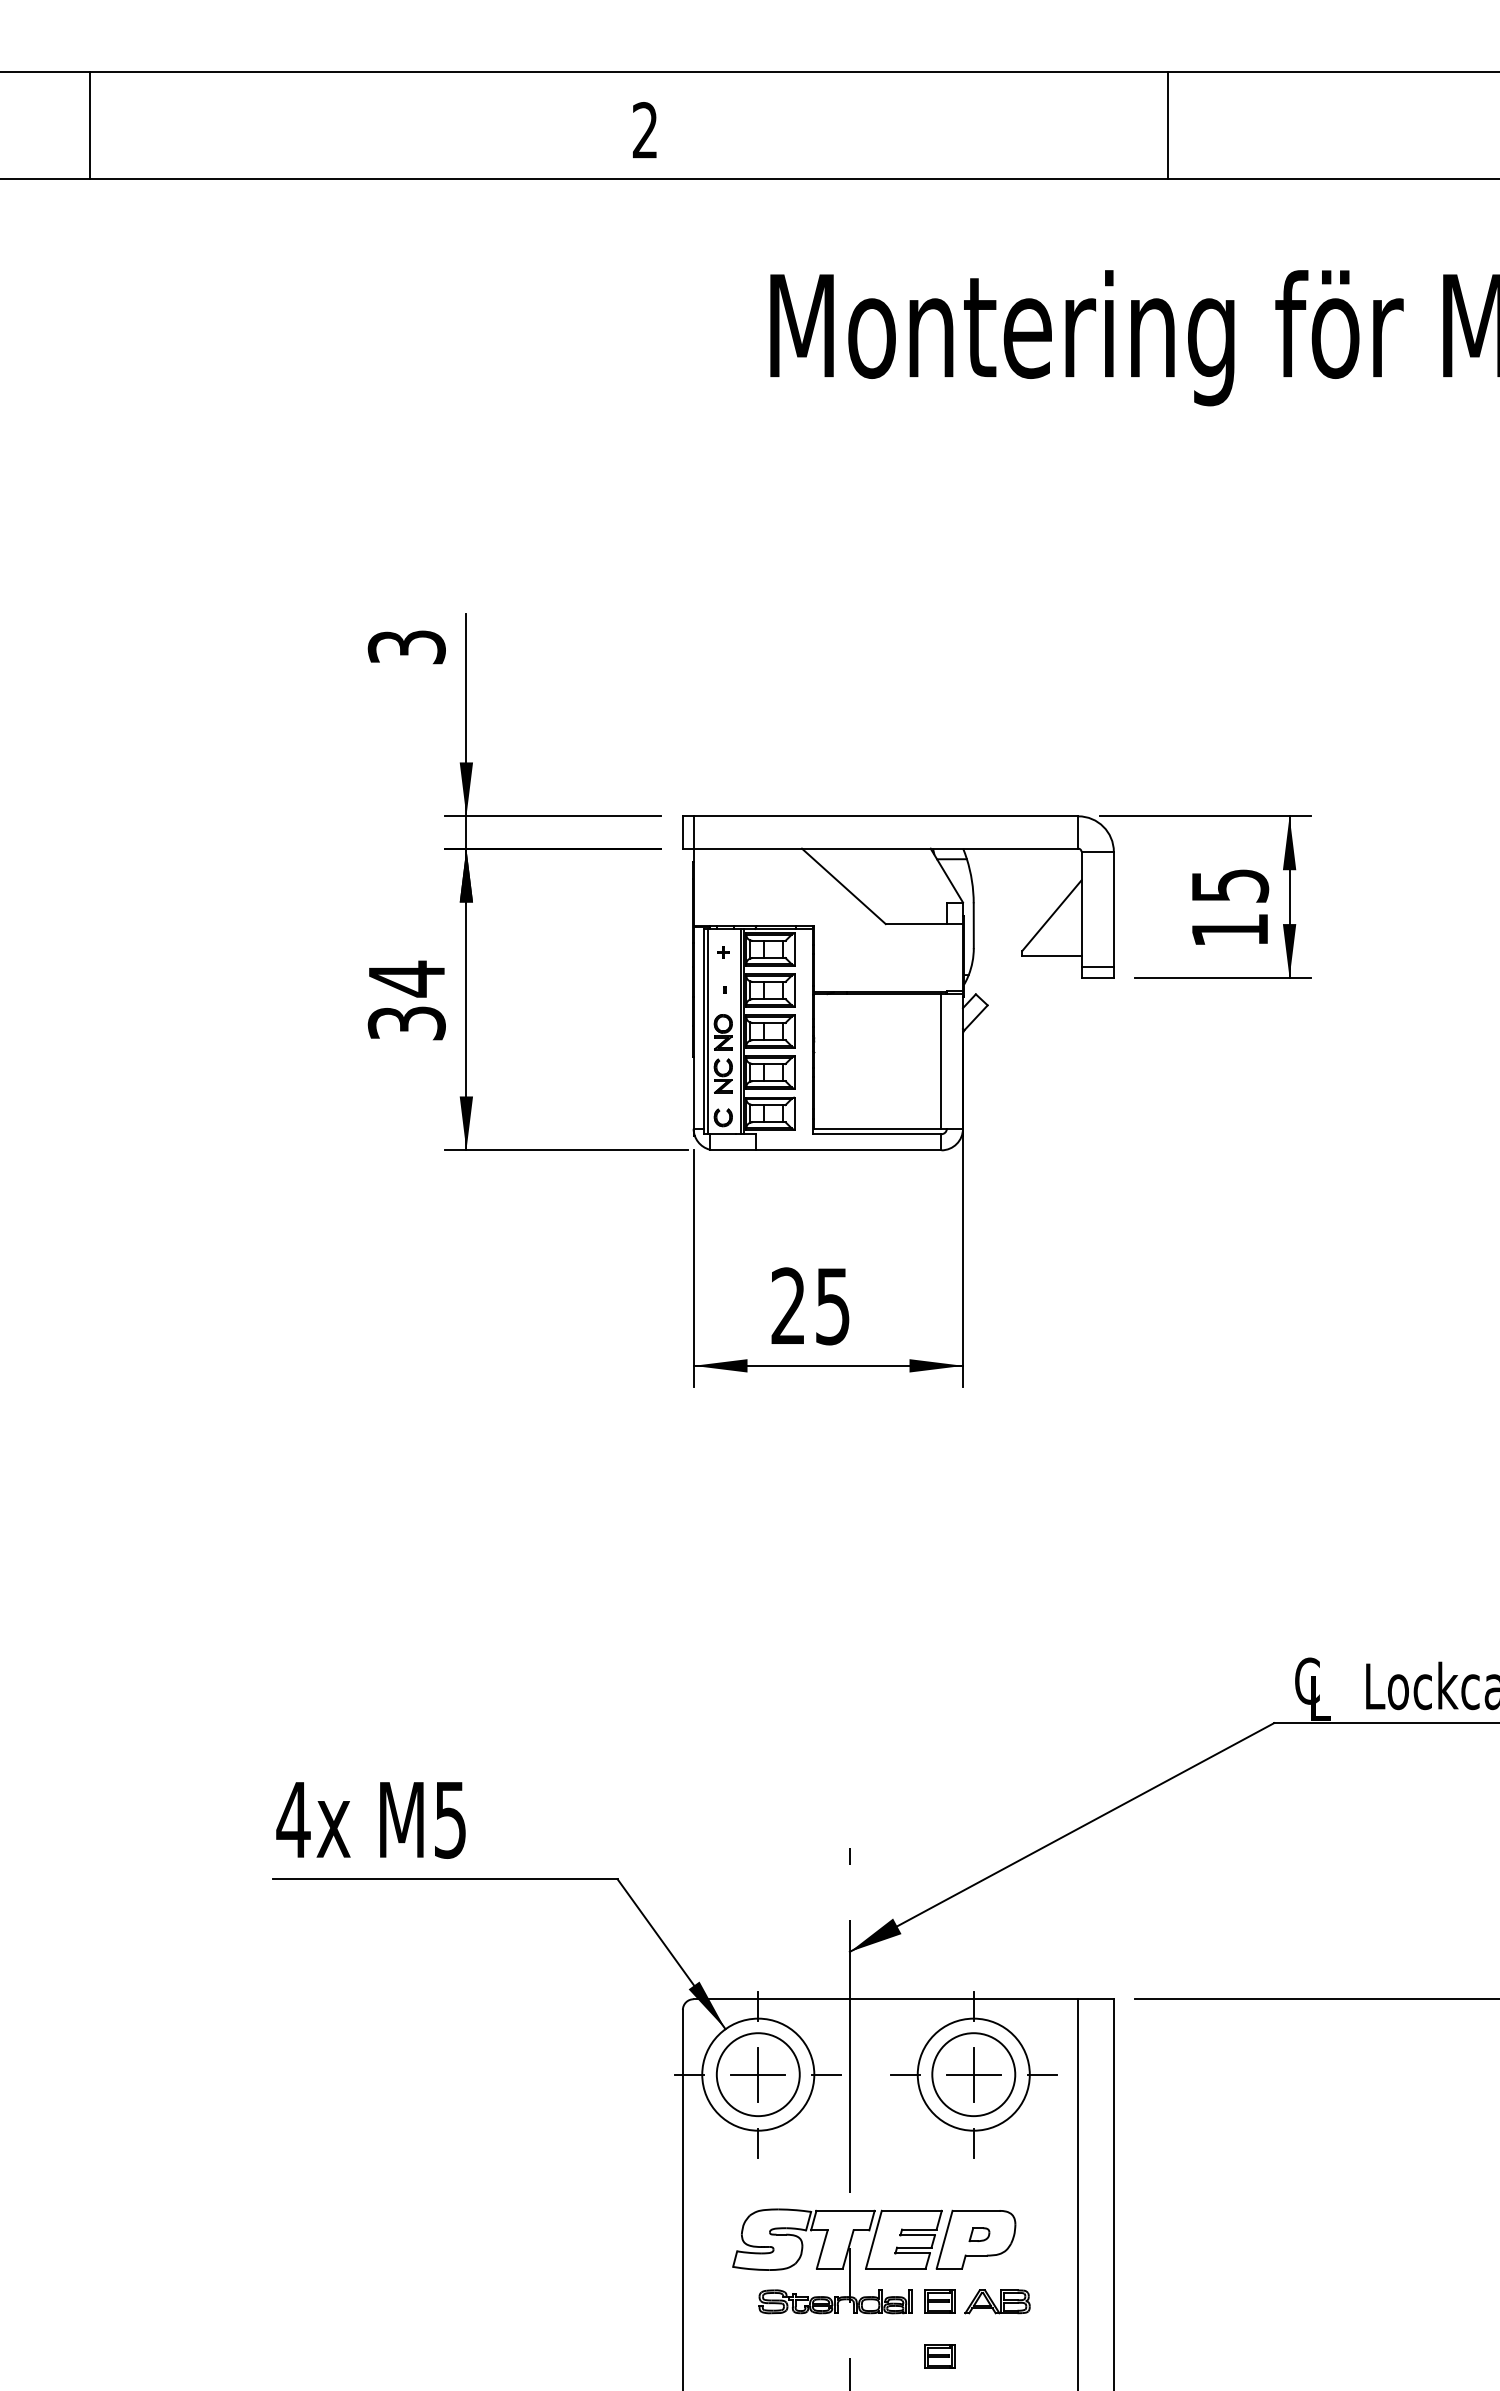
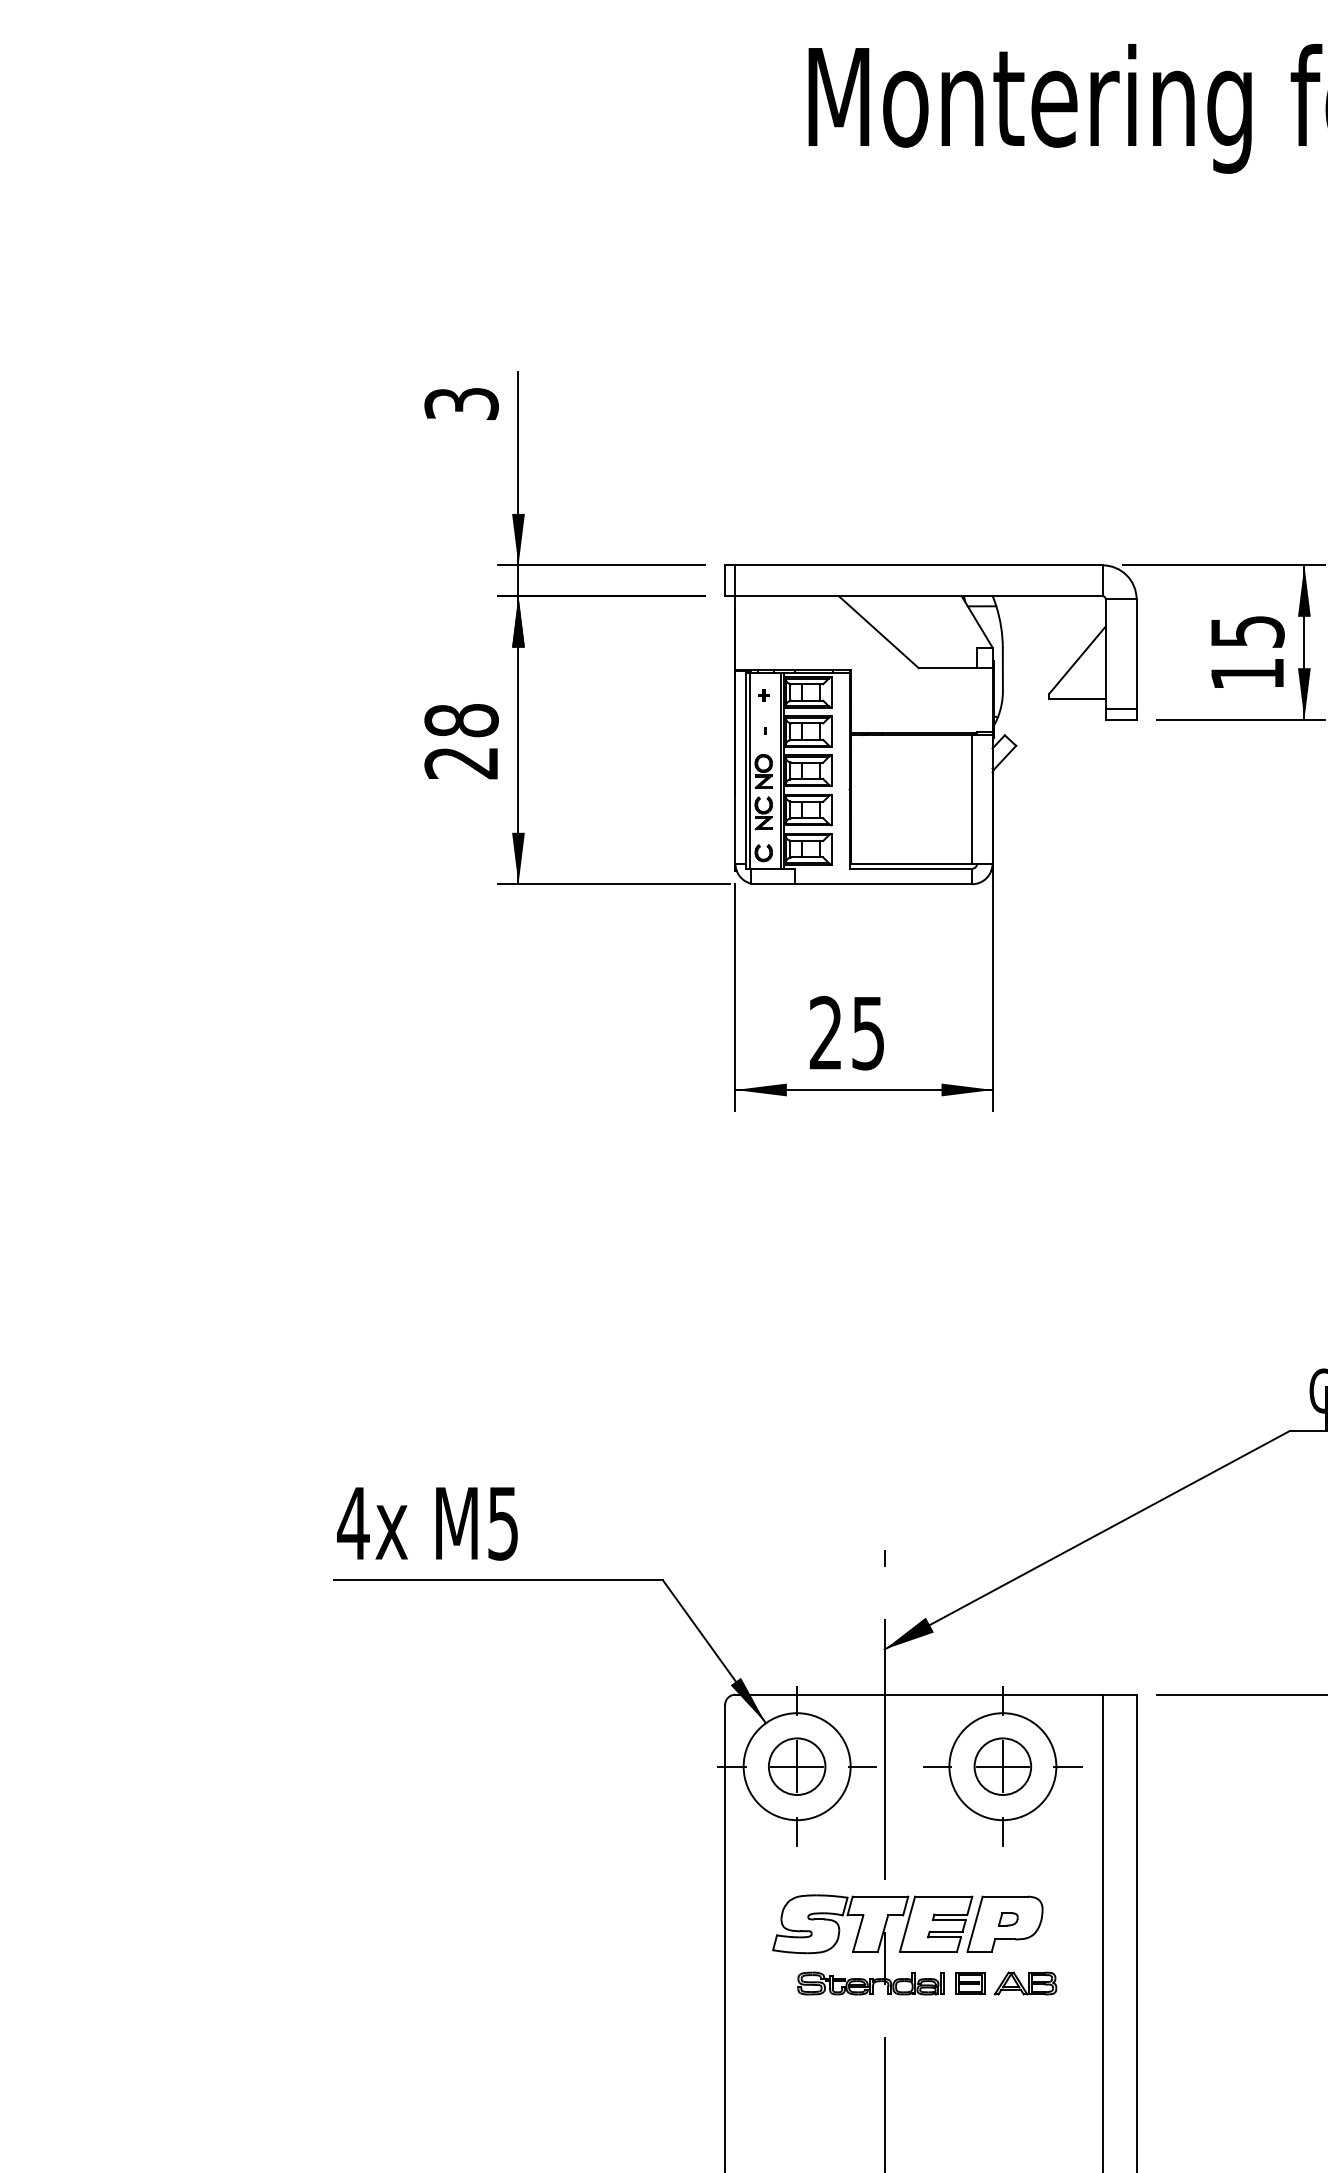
text: (406, 1000) -> (461, 741), 34 -> 28
circle: (757, 2074) -> (796, 1766), size x0.71
circle: (973, 2074) -> (1002, 1766), size x0.71
part: (939, 2356) -> (970, 2035), removed

